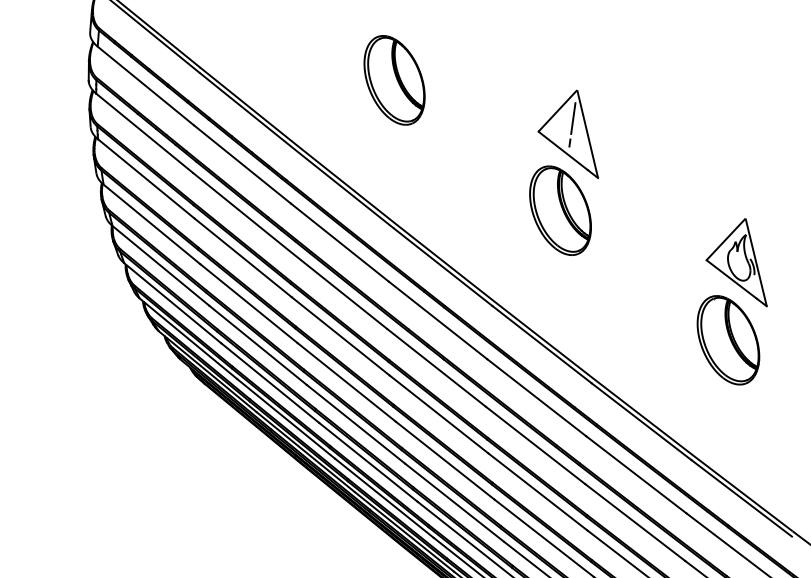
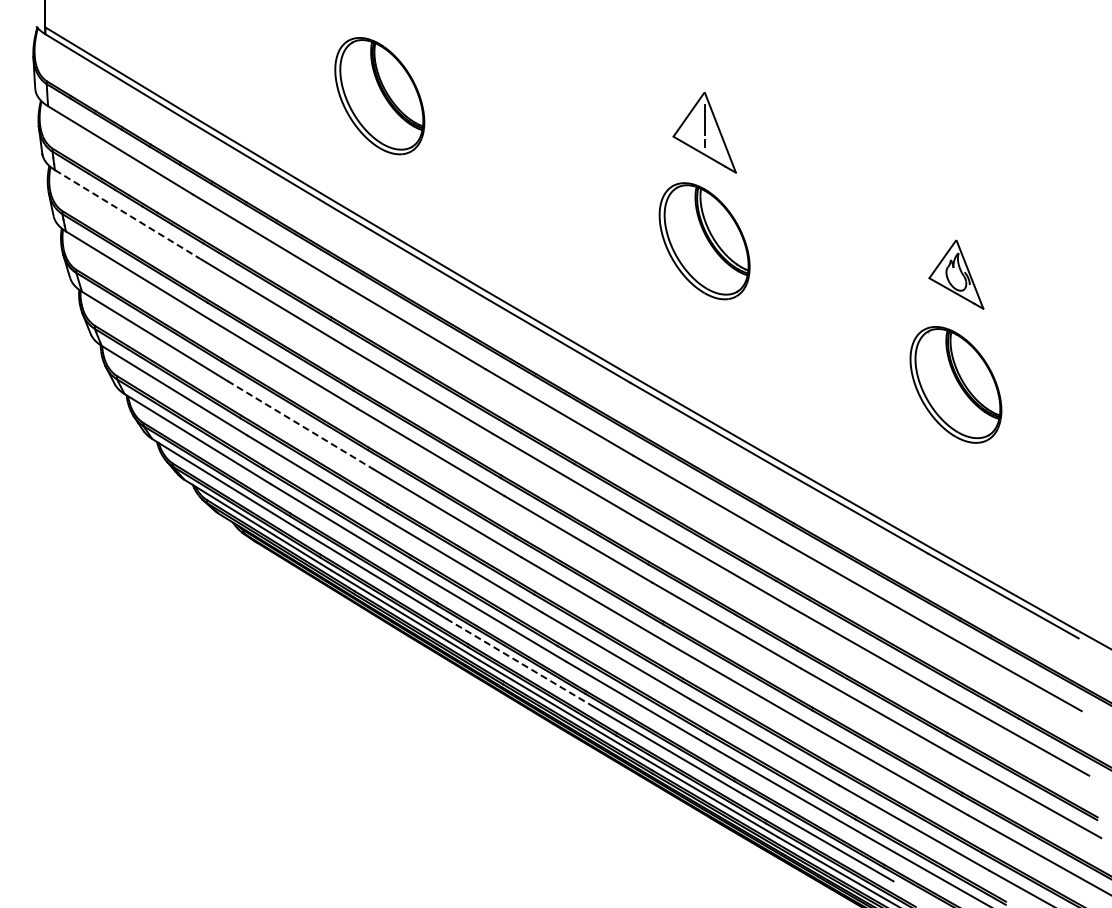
part: (394, 80) -> (379, 96), moved
part: (571, 131) -> (704, 132), size x0.7
line: (144, 133) -> (127, 214), solid -> dashed
part: (739, 260) -> (956, 274), size x0.6
line: (248, 303) -> (300, 425), solid -> dashed
line: (384, 498) -> (520, 663), solid -> dashed

